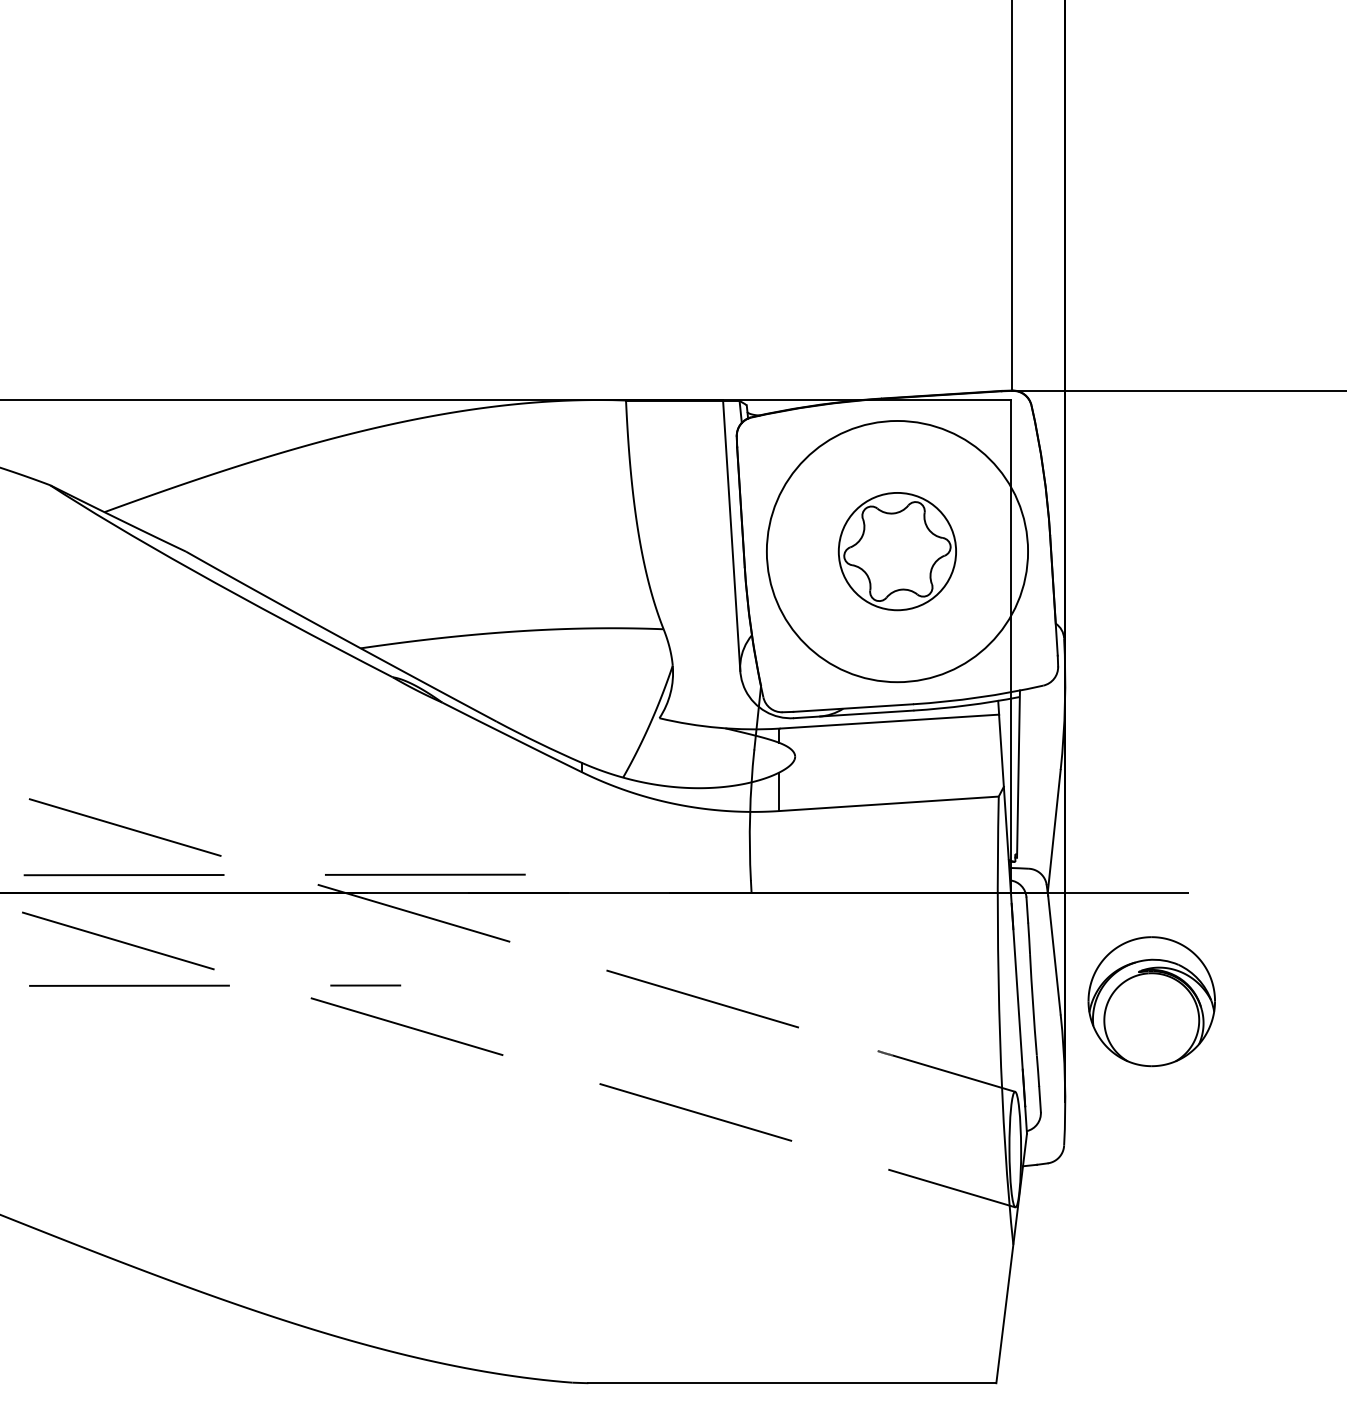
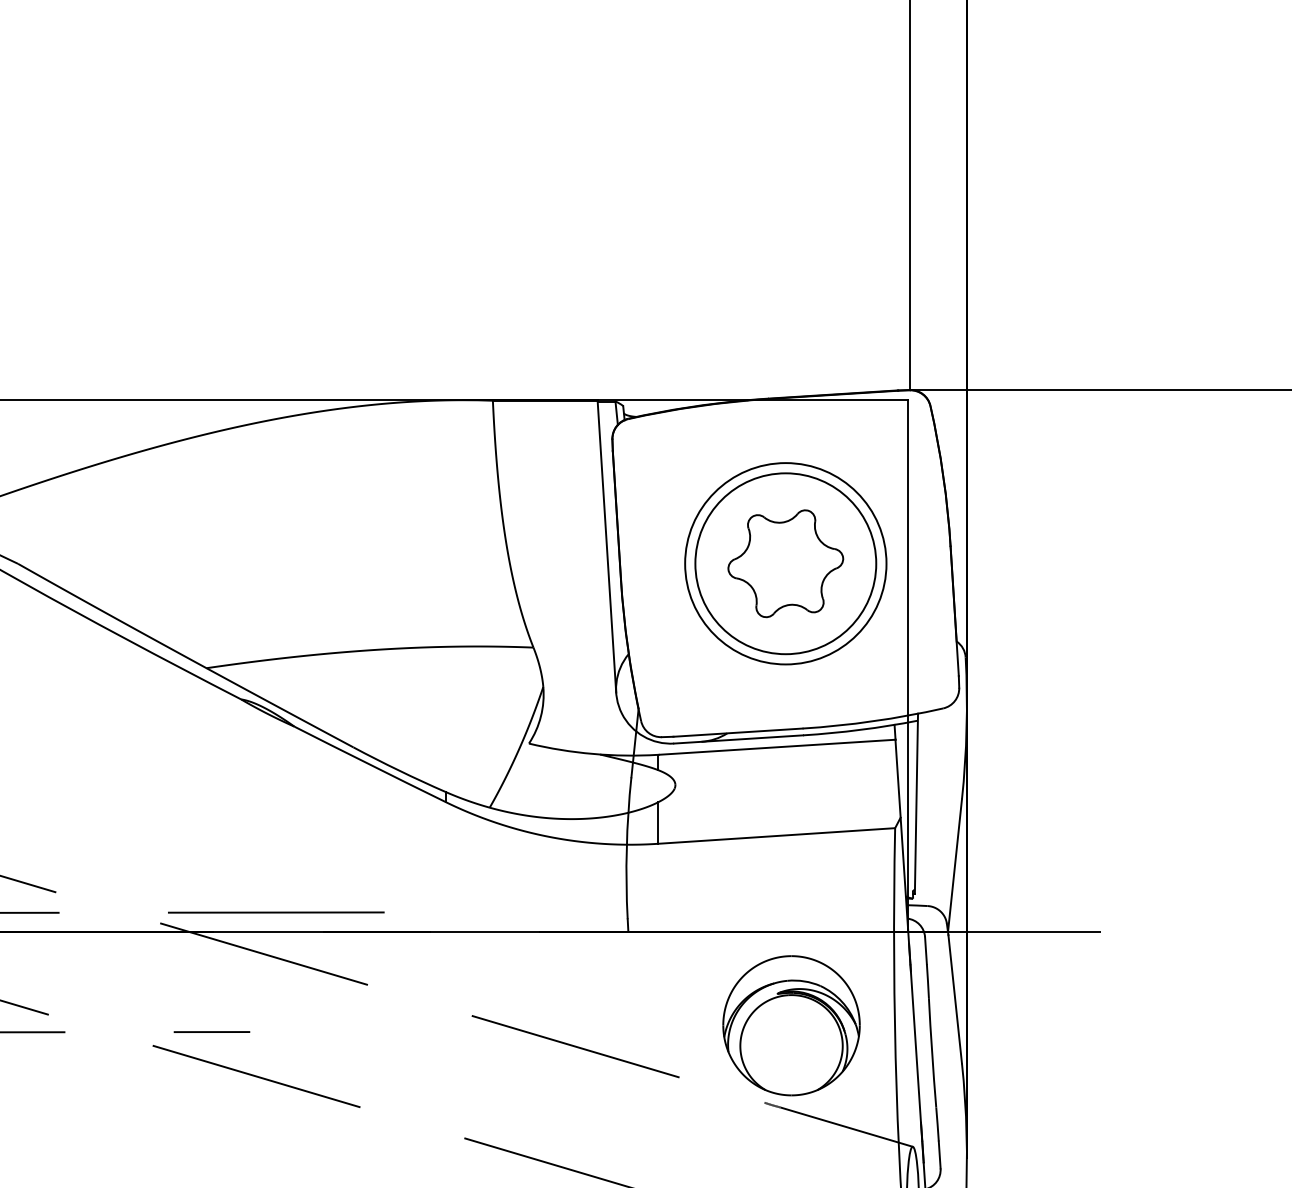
circle: (897, 551) -> (785, 563), size x0.71
circle: (897, 551) -> (785, 563), size x1.43
part: (1151, 1001) -> (791, 1025), moved

